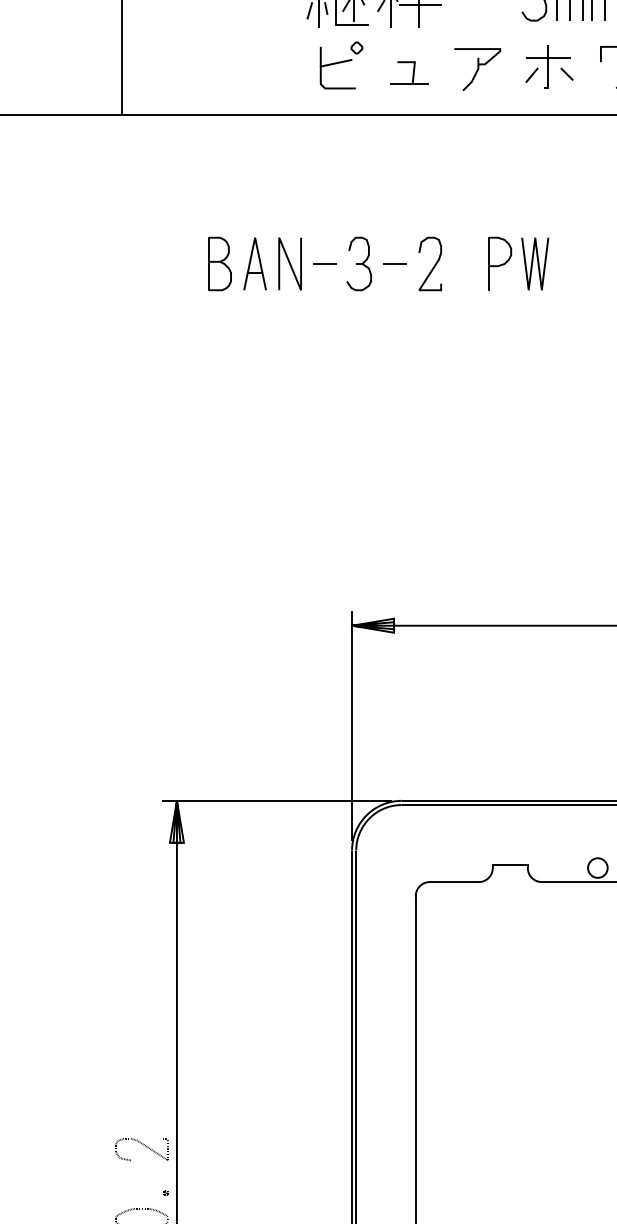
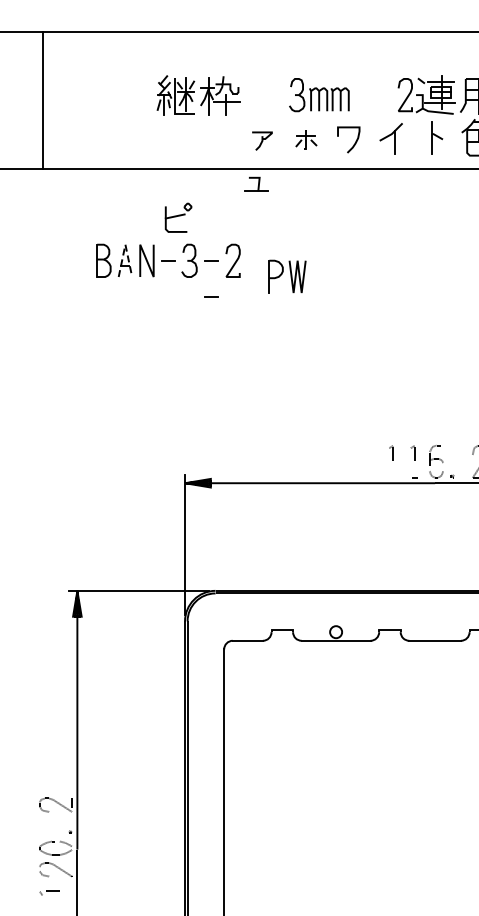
part: (341, 64) -> (178, 217), moved
part: (549, 66) -> (306, 139), size x0.7
part: (476, 68) -> (261, 140), size x0.7
part: (409, 71) -> (256, 183), moved
line: (255, 237) -> (125, 244), solid -> dashed
part: (518, 263) -> (287, 276), moved
line: (395, 321) -> (211, 296), added

